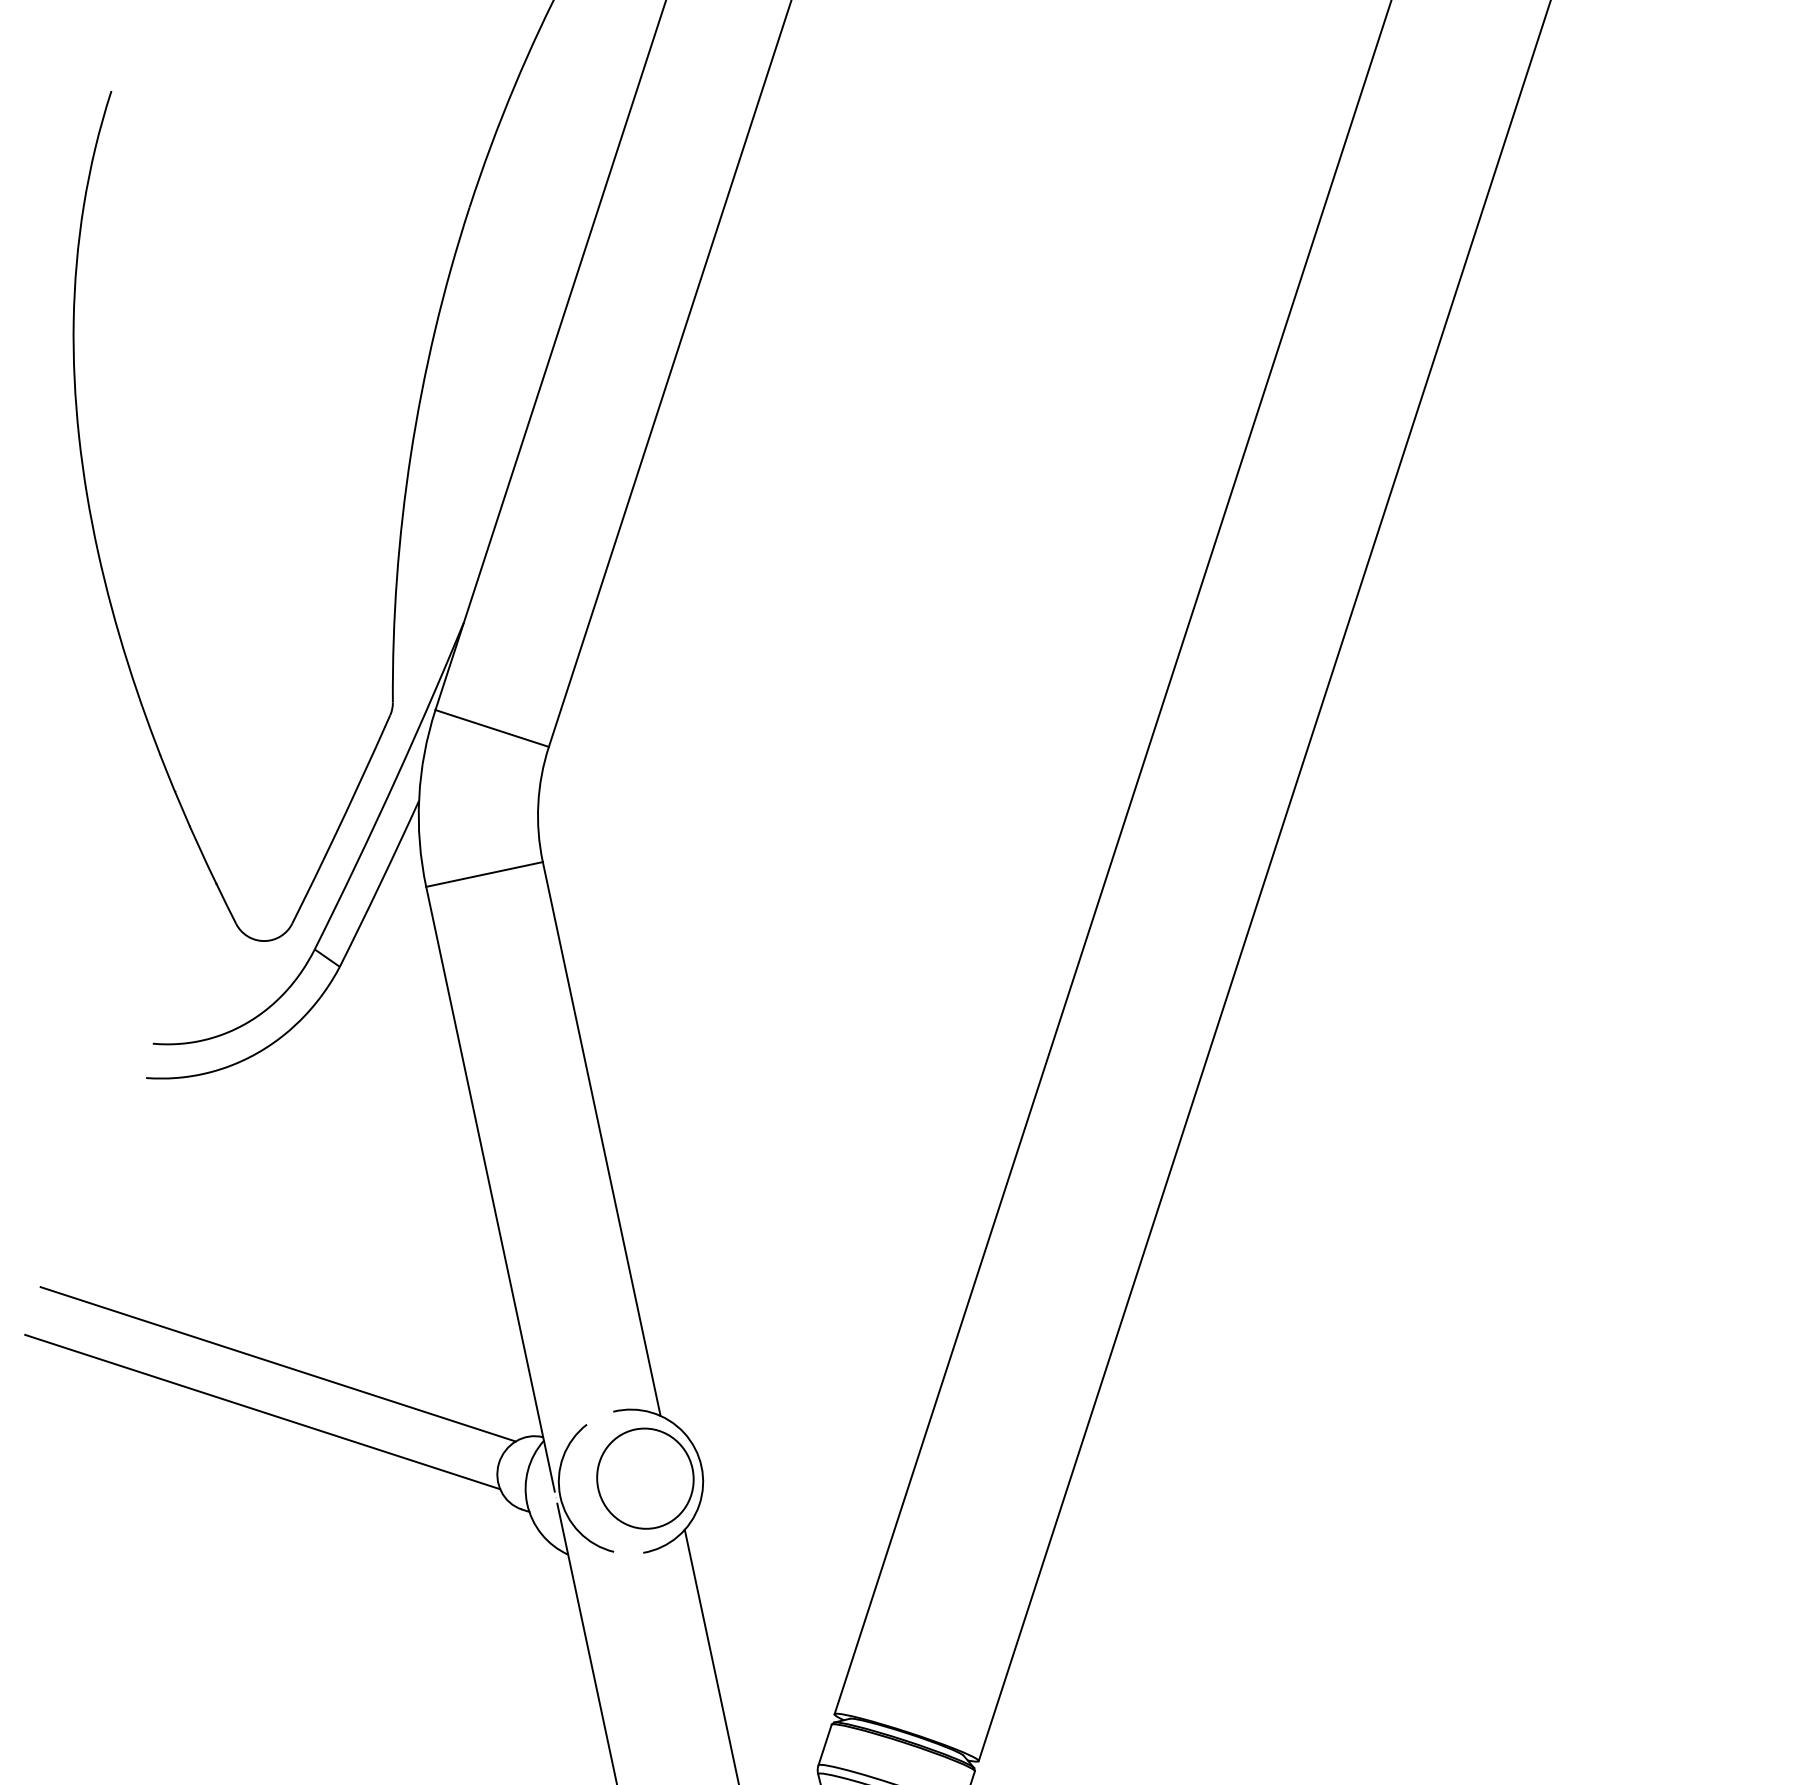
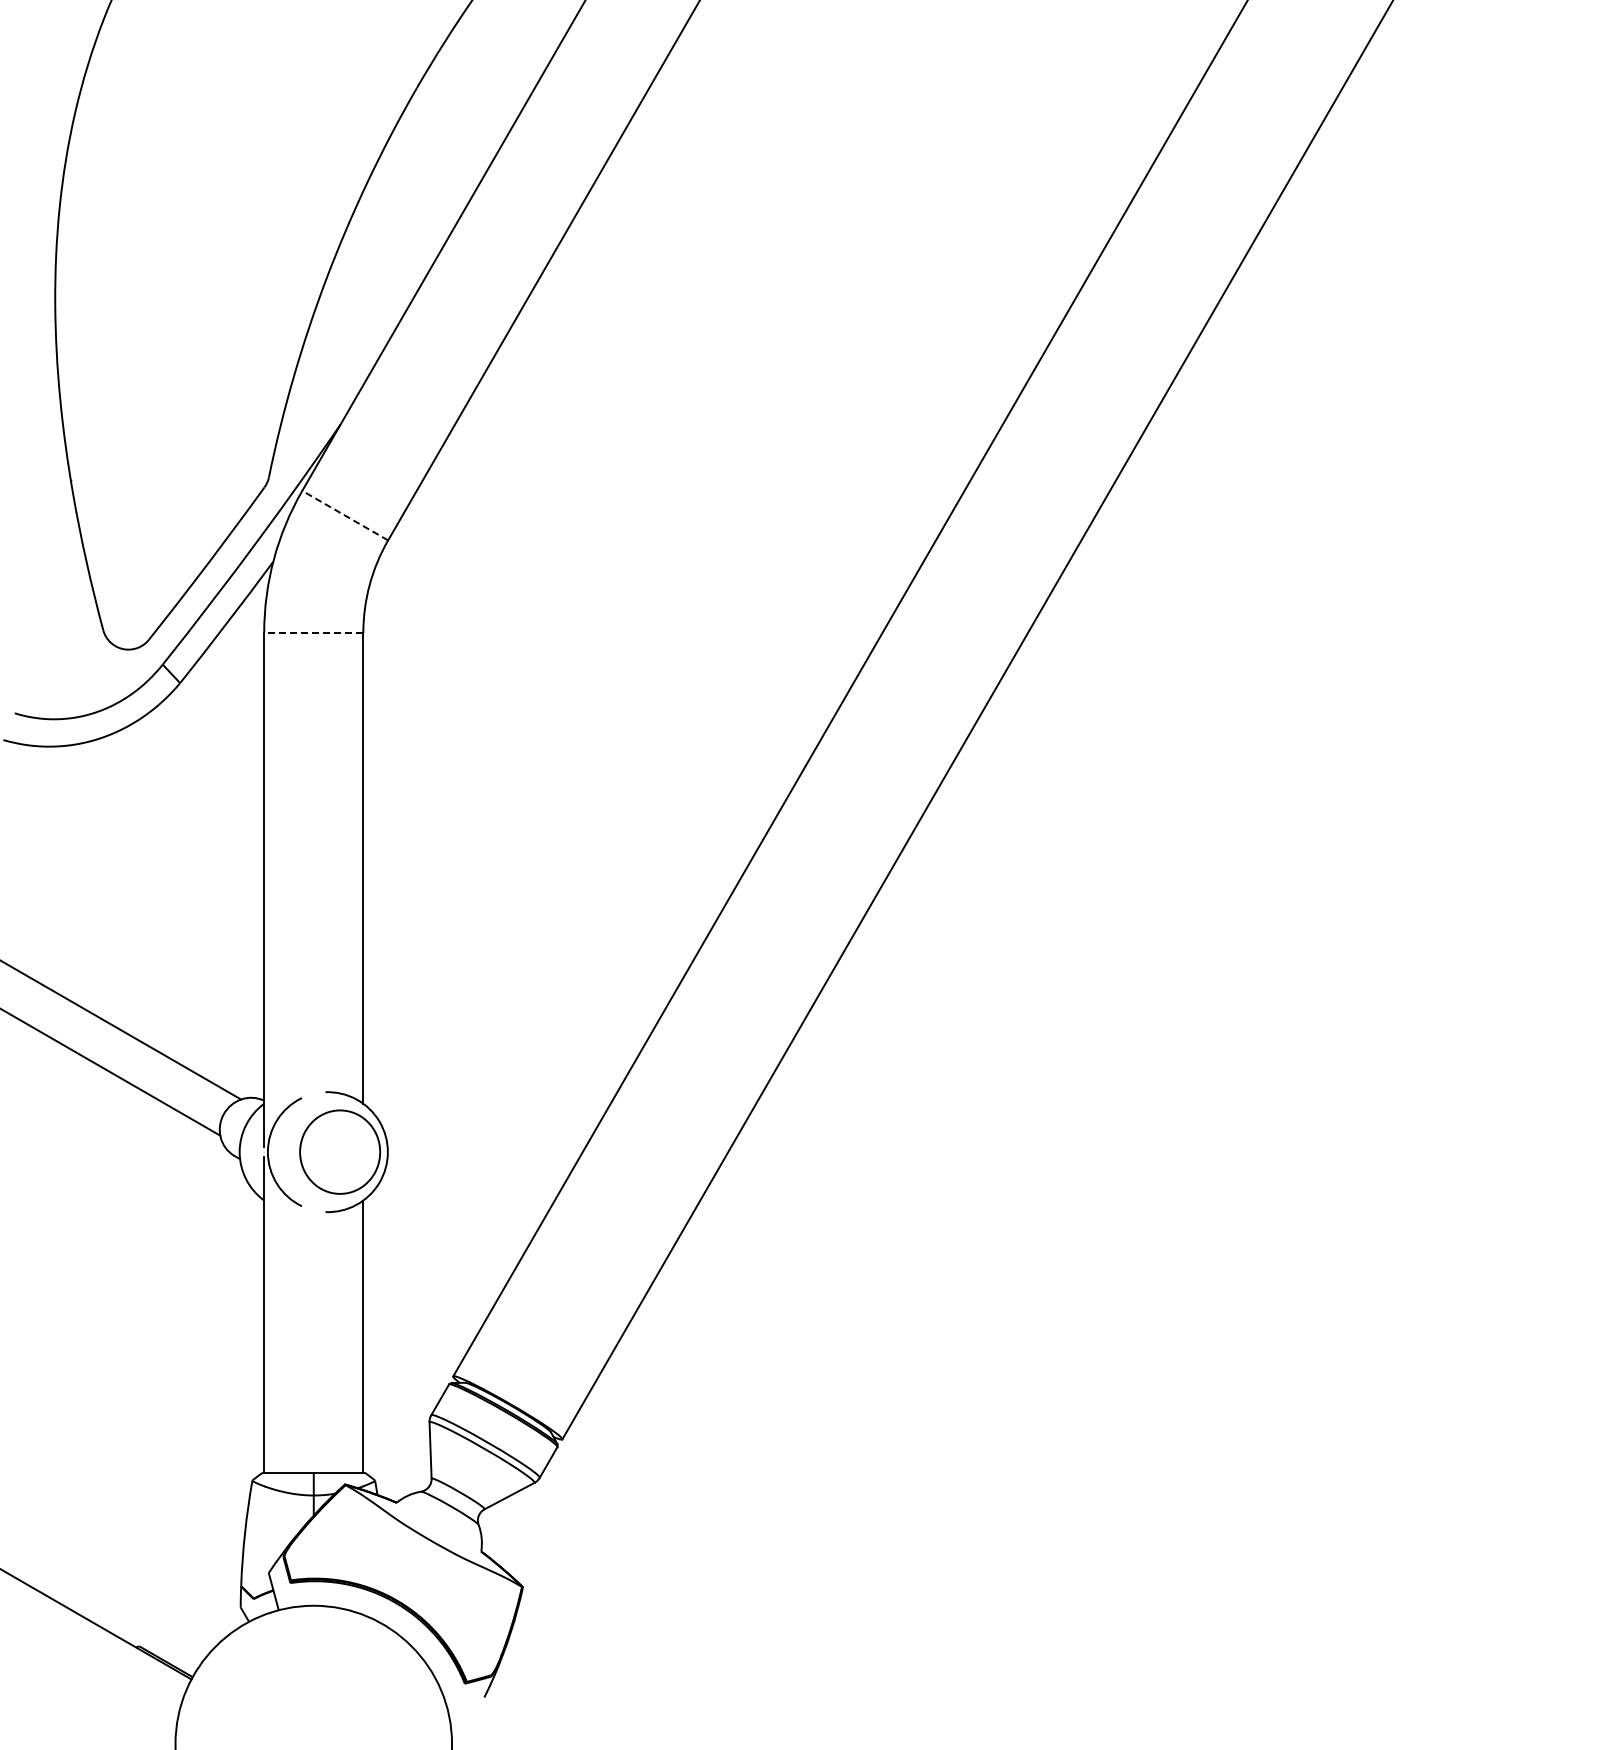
line: (492, 728) -> (345, 515), solid -> dashed
line: (484, 875) -> (313, 633), solid -> dashed

